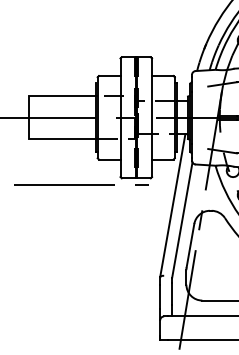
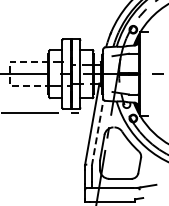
line: (28, 118) -> (9, 74), solid -> dashed
line: (182, 219) -> (97, 132), solid -> dashed

